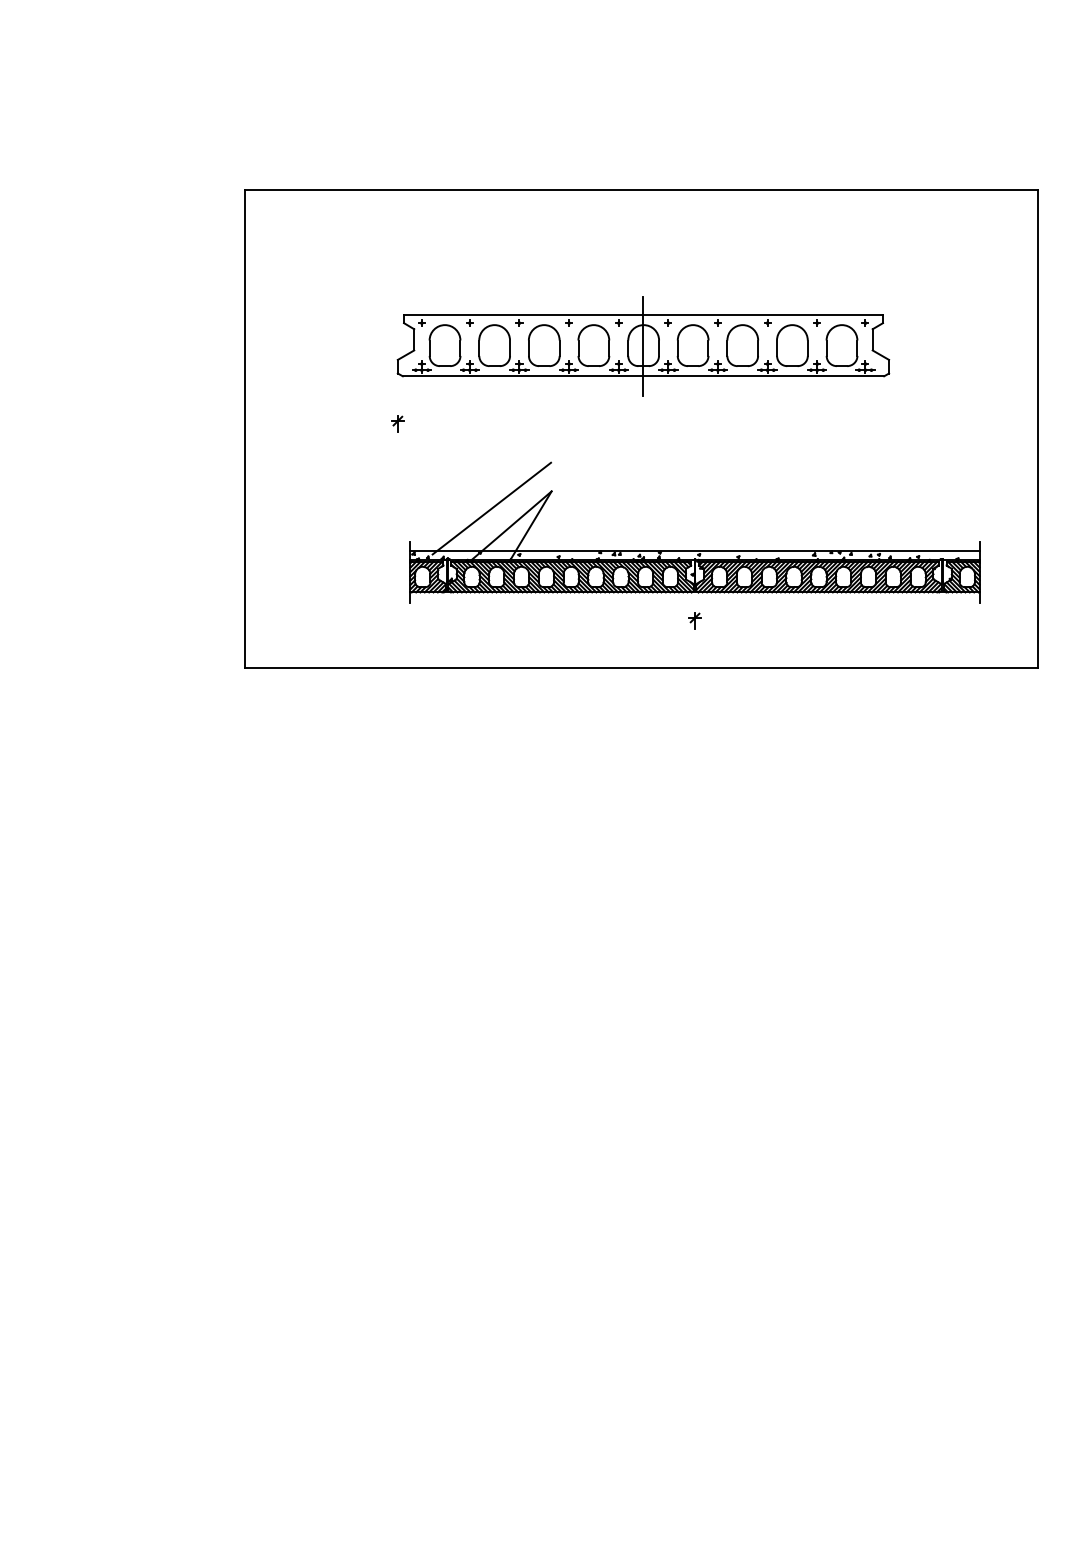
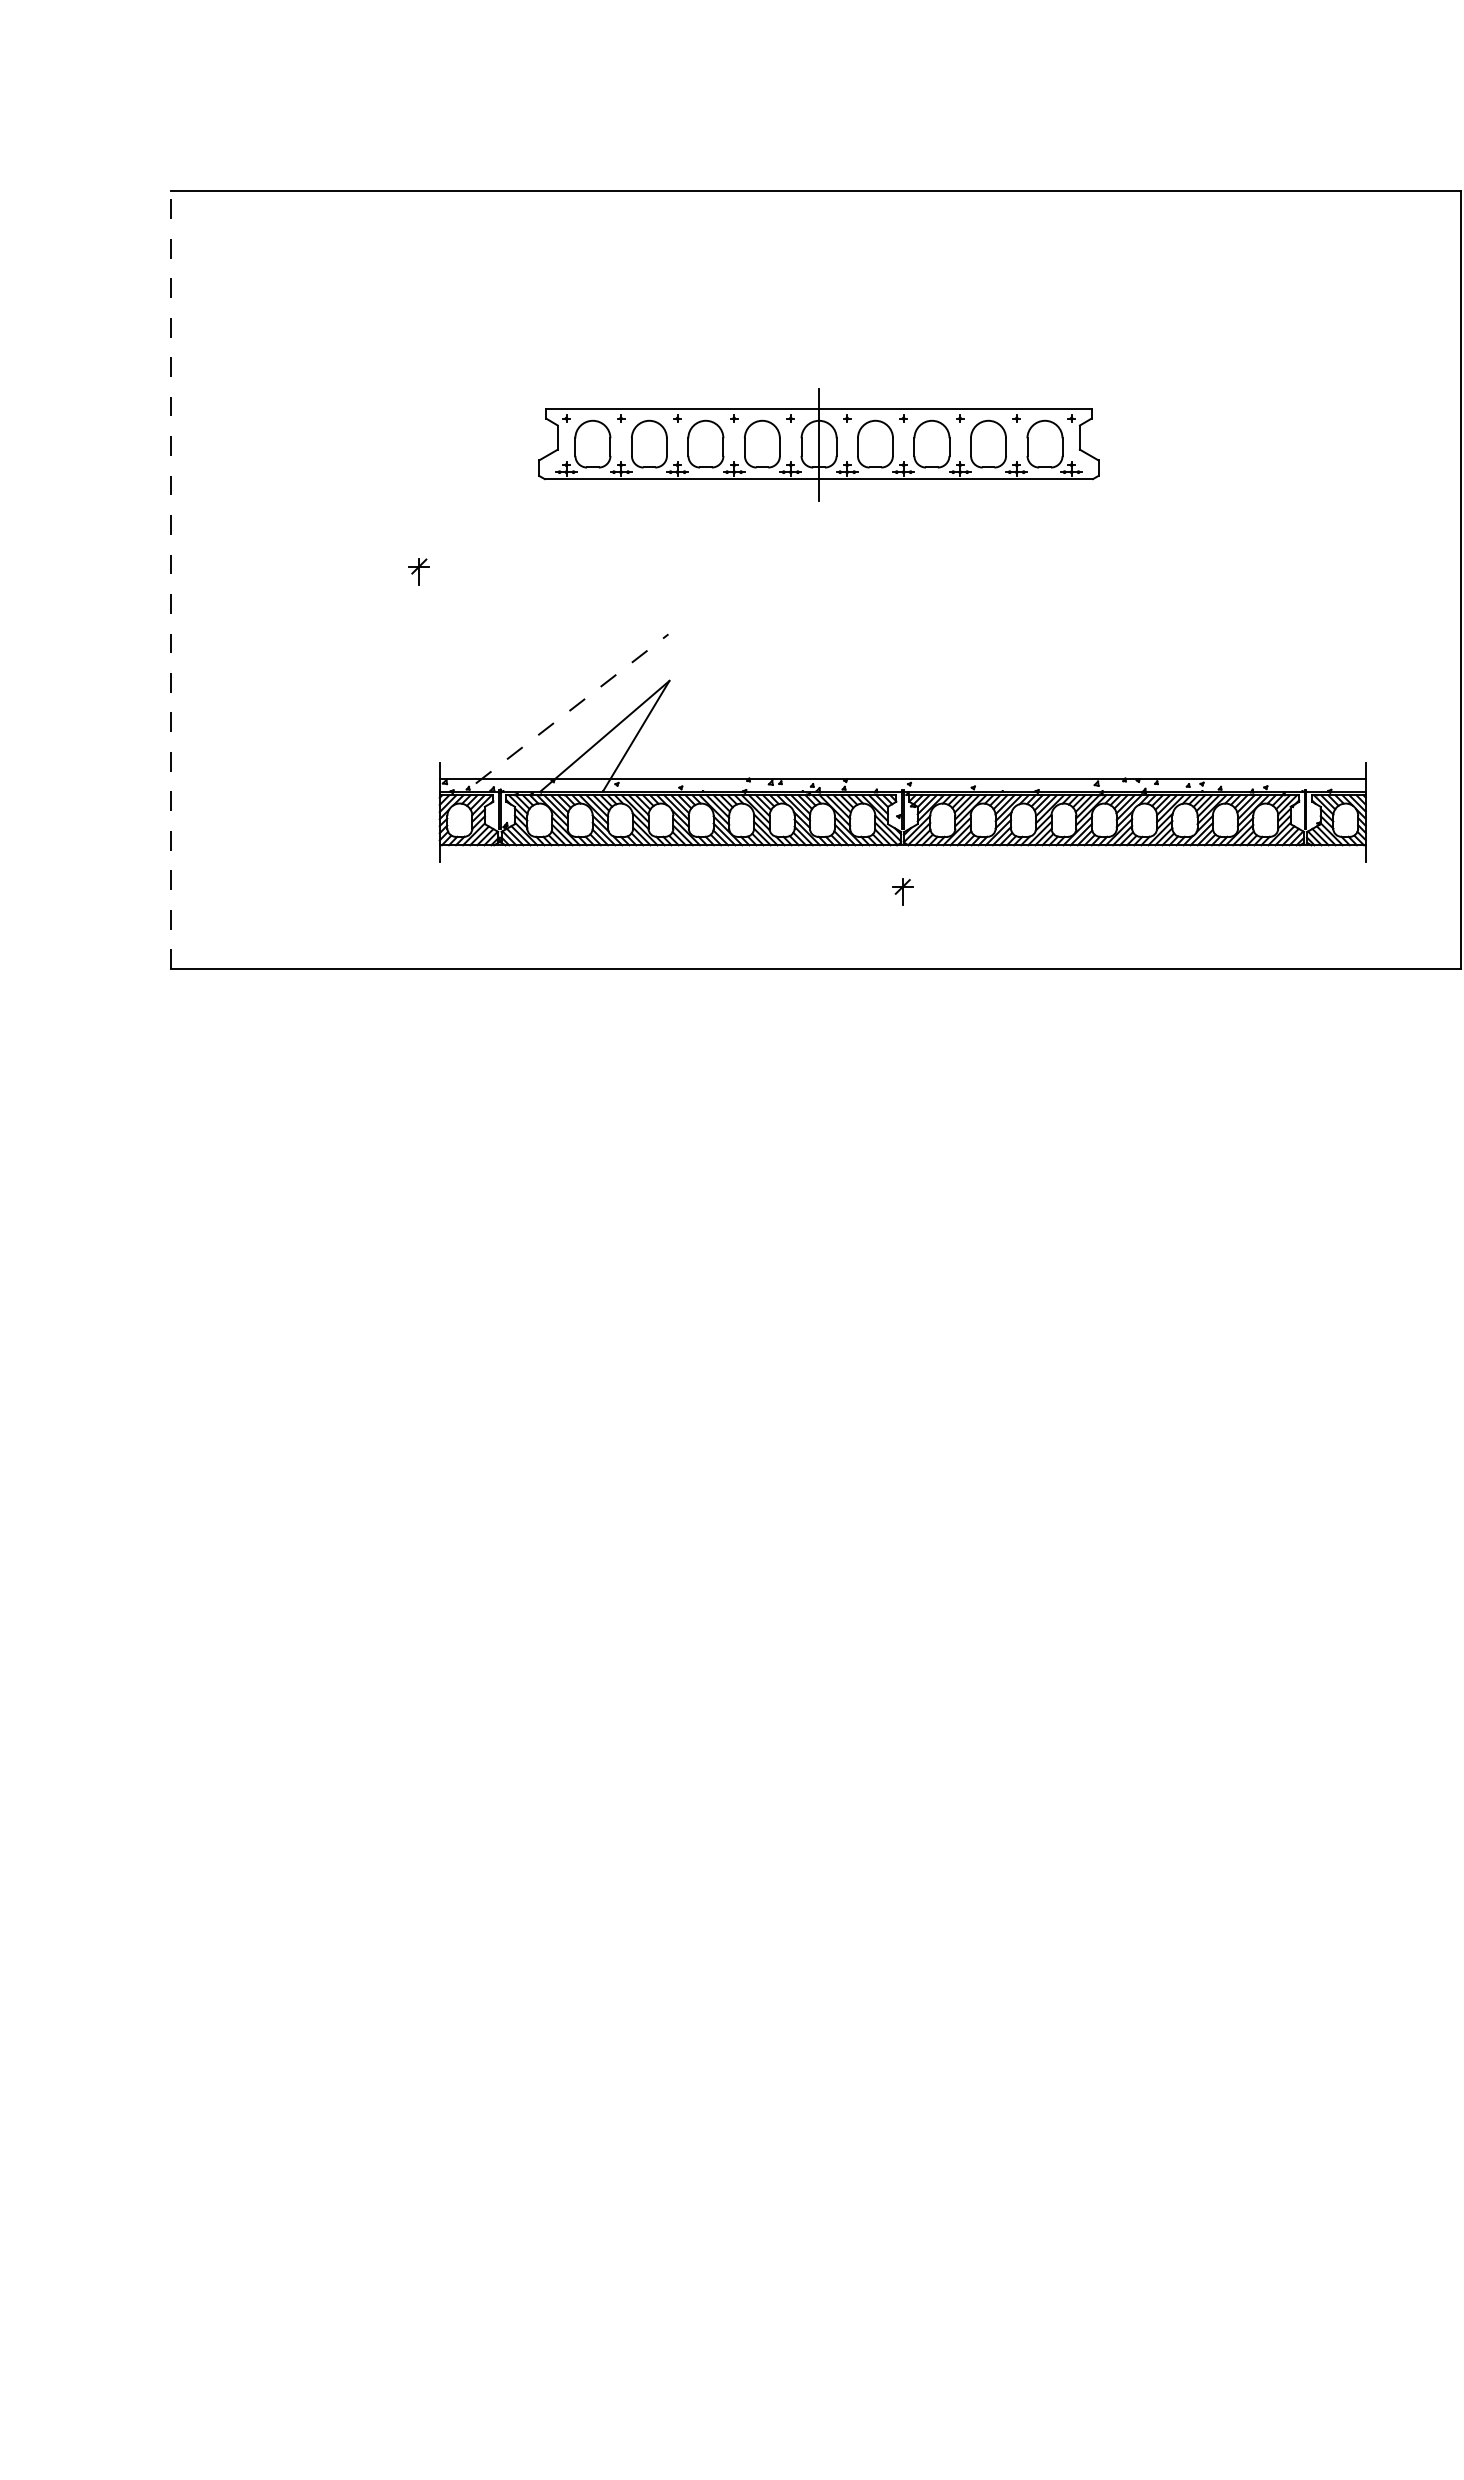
part: (643, 346) -> (818, 445), size x0.7
line: (245, 429) -> (171, 580), solid -> dashed
line: (491, 508) -> (571, 708), solid -> dashed

